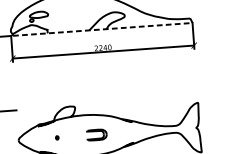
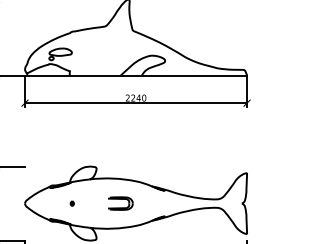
line: (103, 29) -> (137, 75), dashed -> solid

